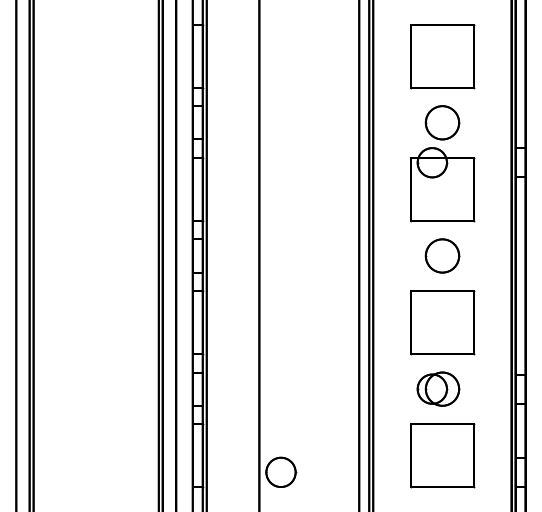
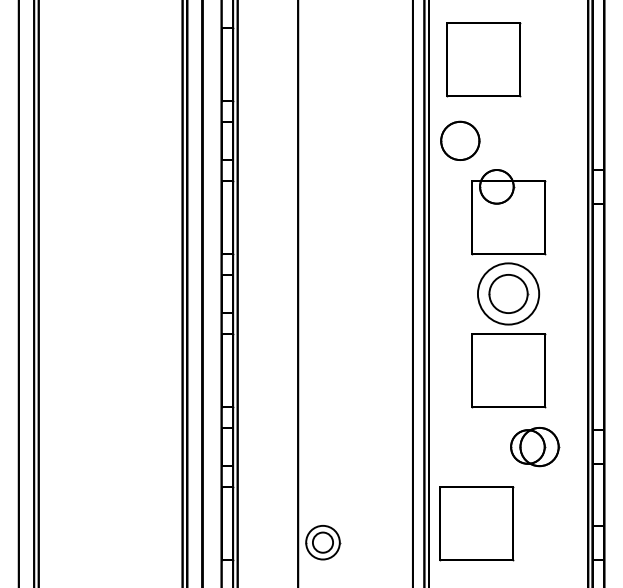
part: (442, 56) -> (483, 60), moved
part: (442, 122) -> (460, 140), moved
circle: (442, 255) -> (508, 293), size x1.6
part: (438, 388) -> (534, 446), moved
part: (442, 455) -> (476, 523), moved
circle: (280, 472) -> (322, 542), size x0.6

